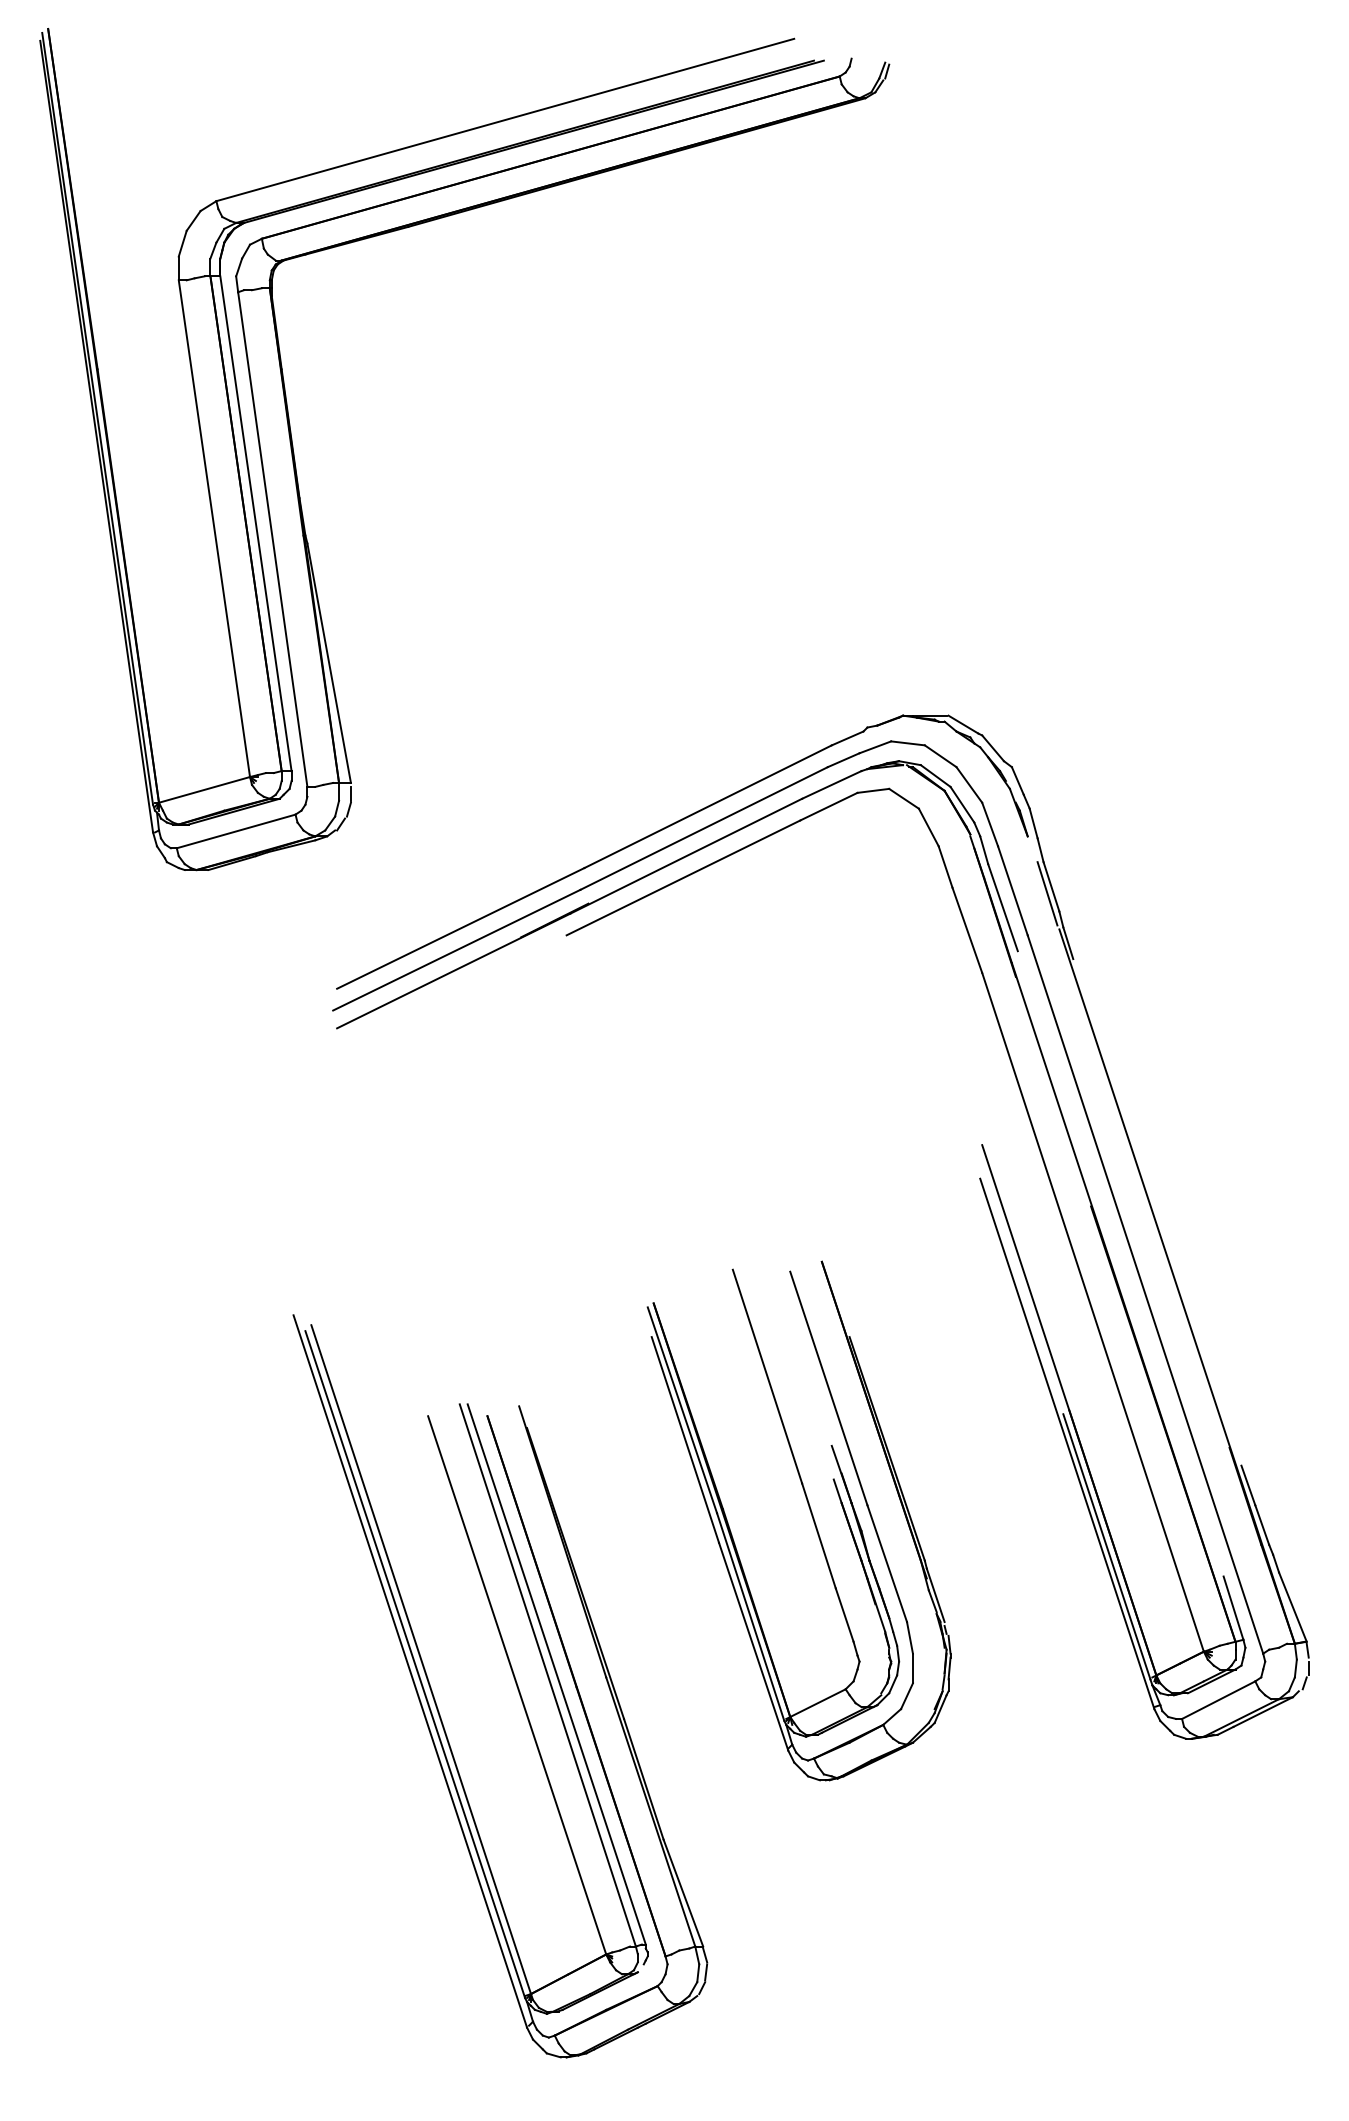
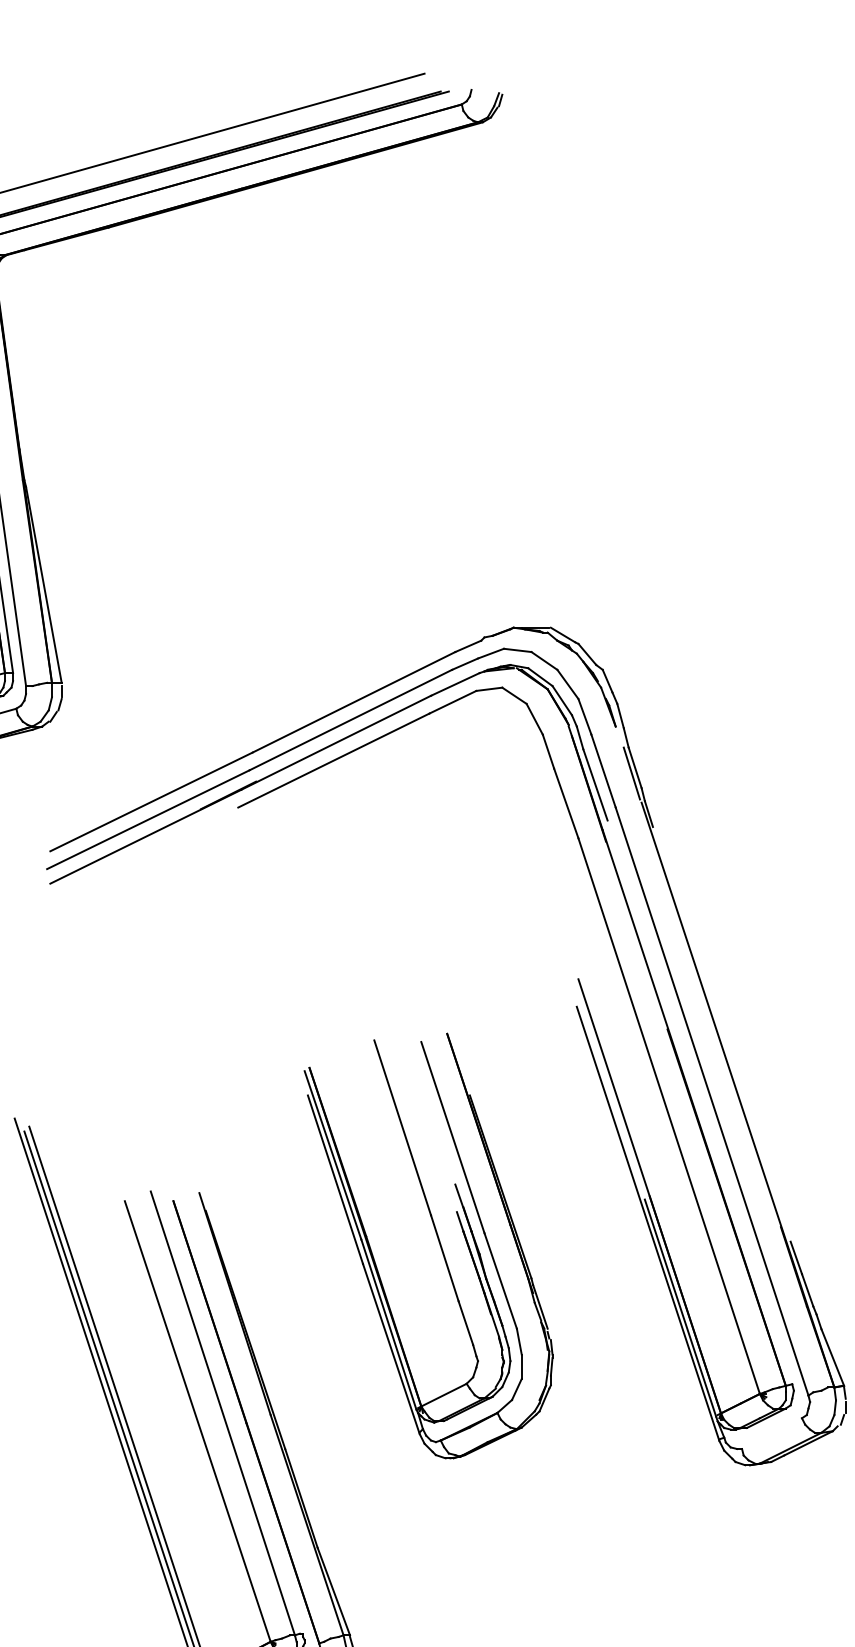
part: (811, 1516) -> (438, 1242), moved
line: (1233, 1607) -> (784, 1357), removed
line: (556, 1674) -> (229, 1412), removed
line: (1218, 1699) -> (771, 1433), removed

